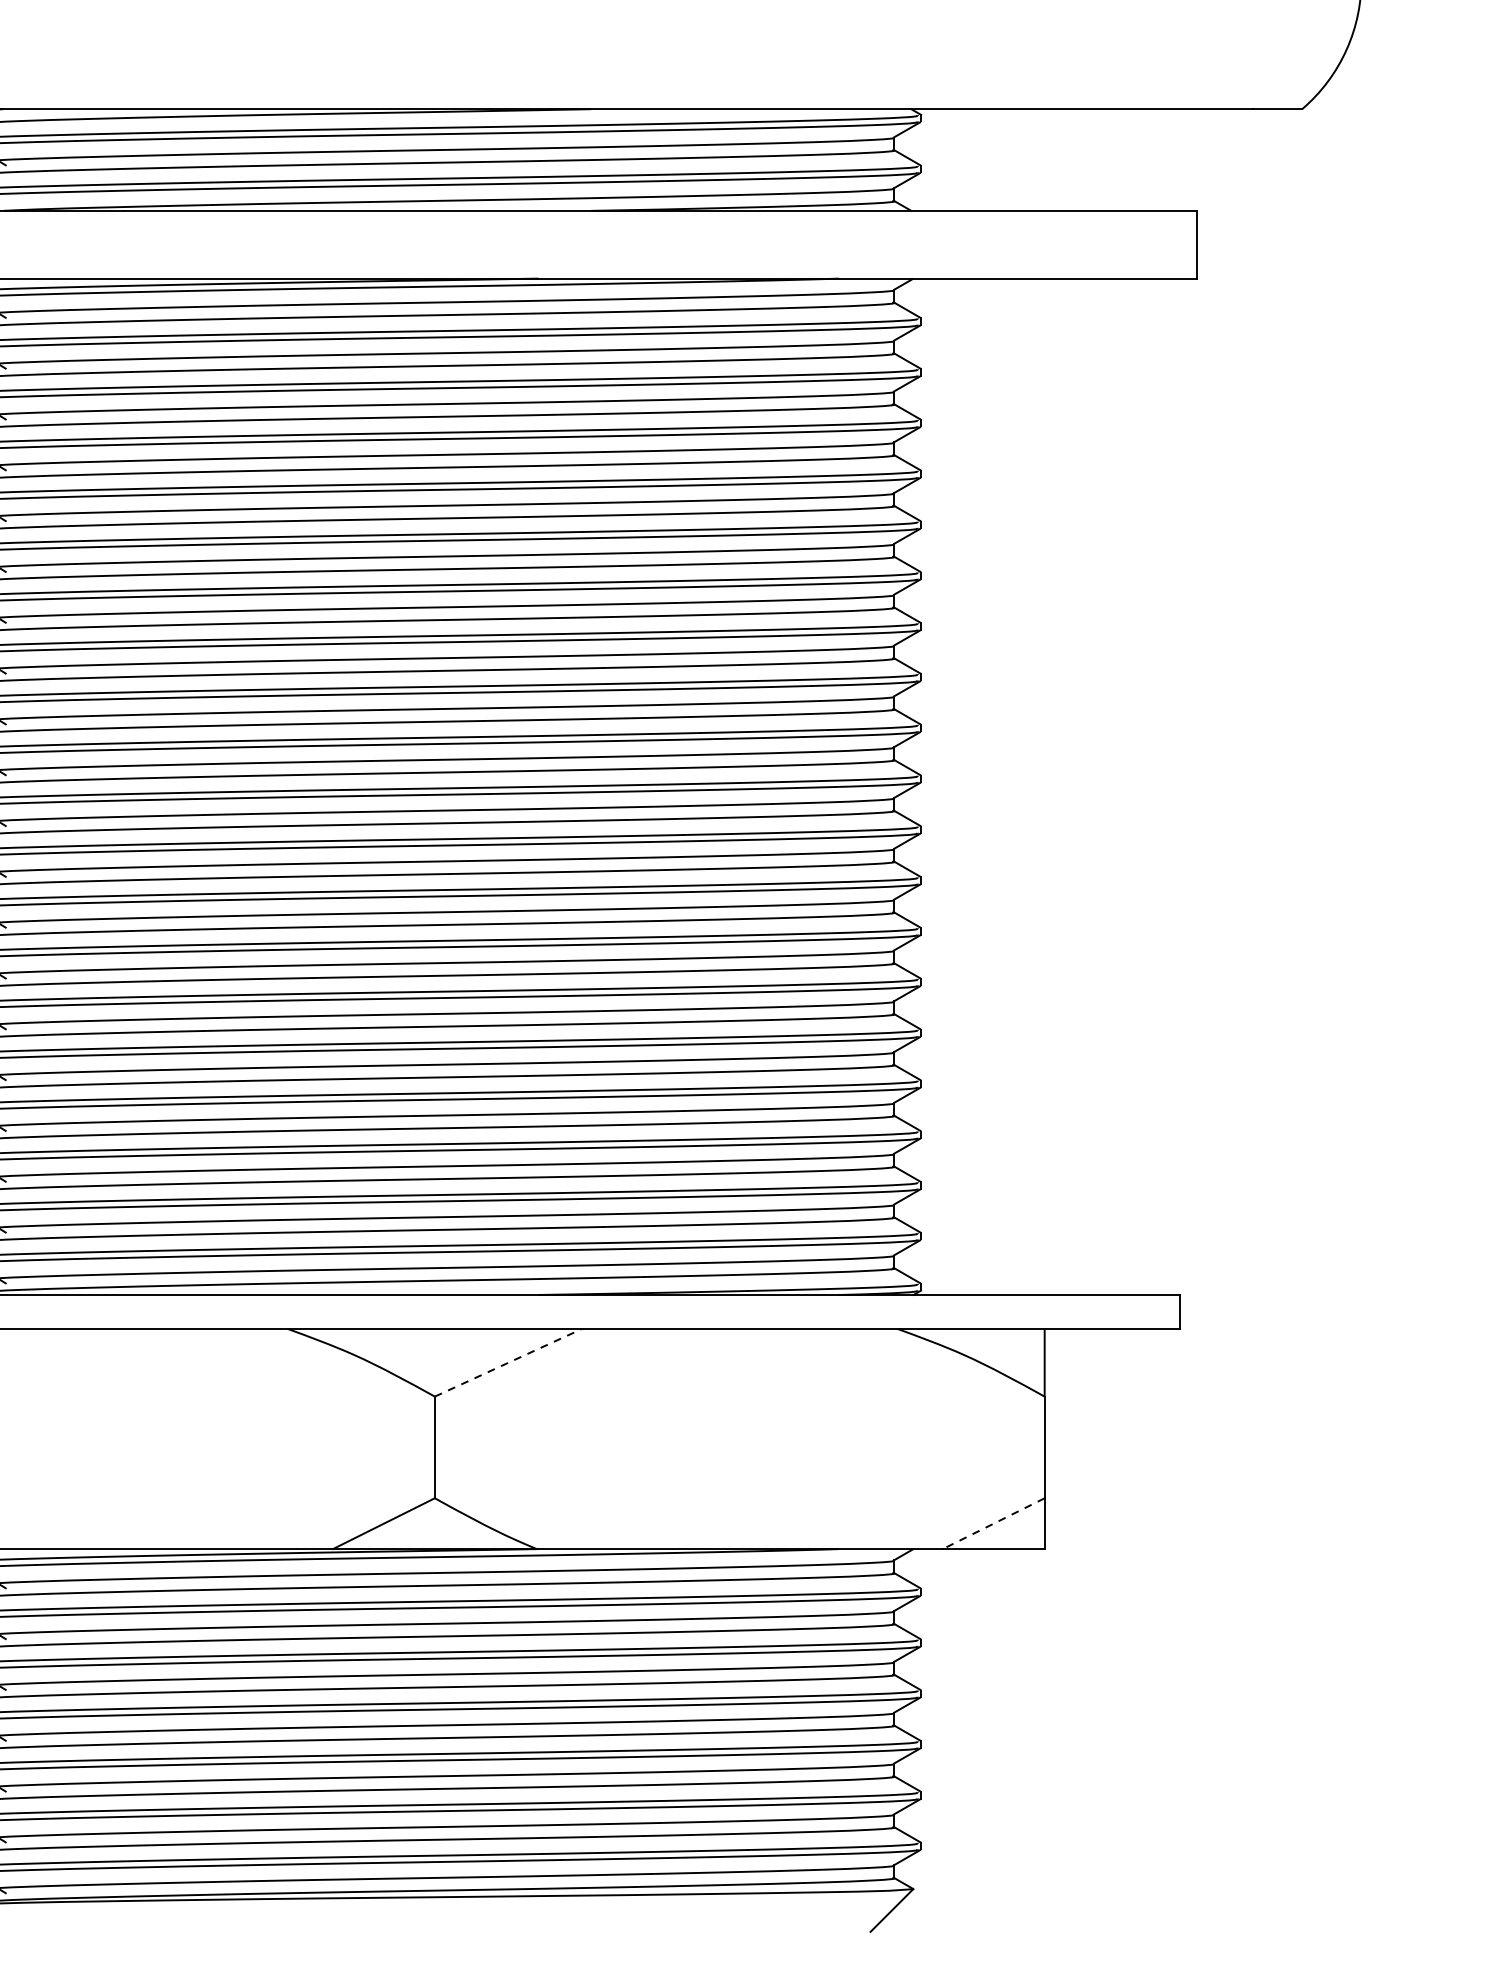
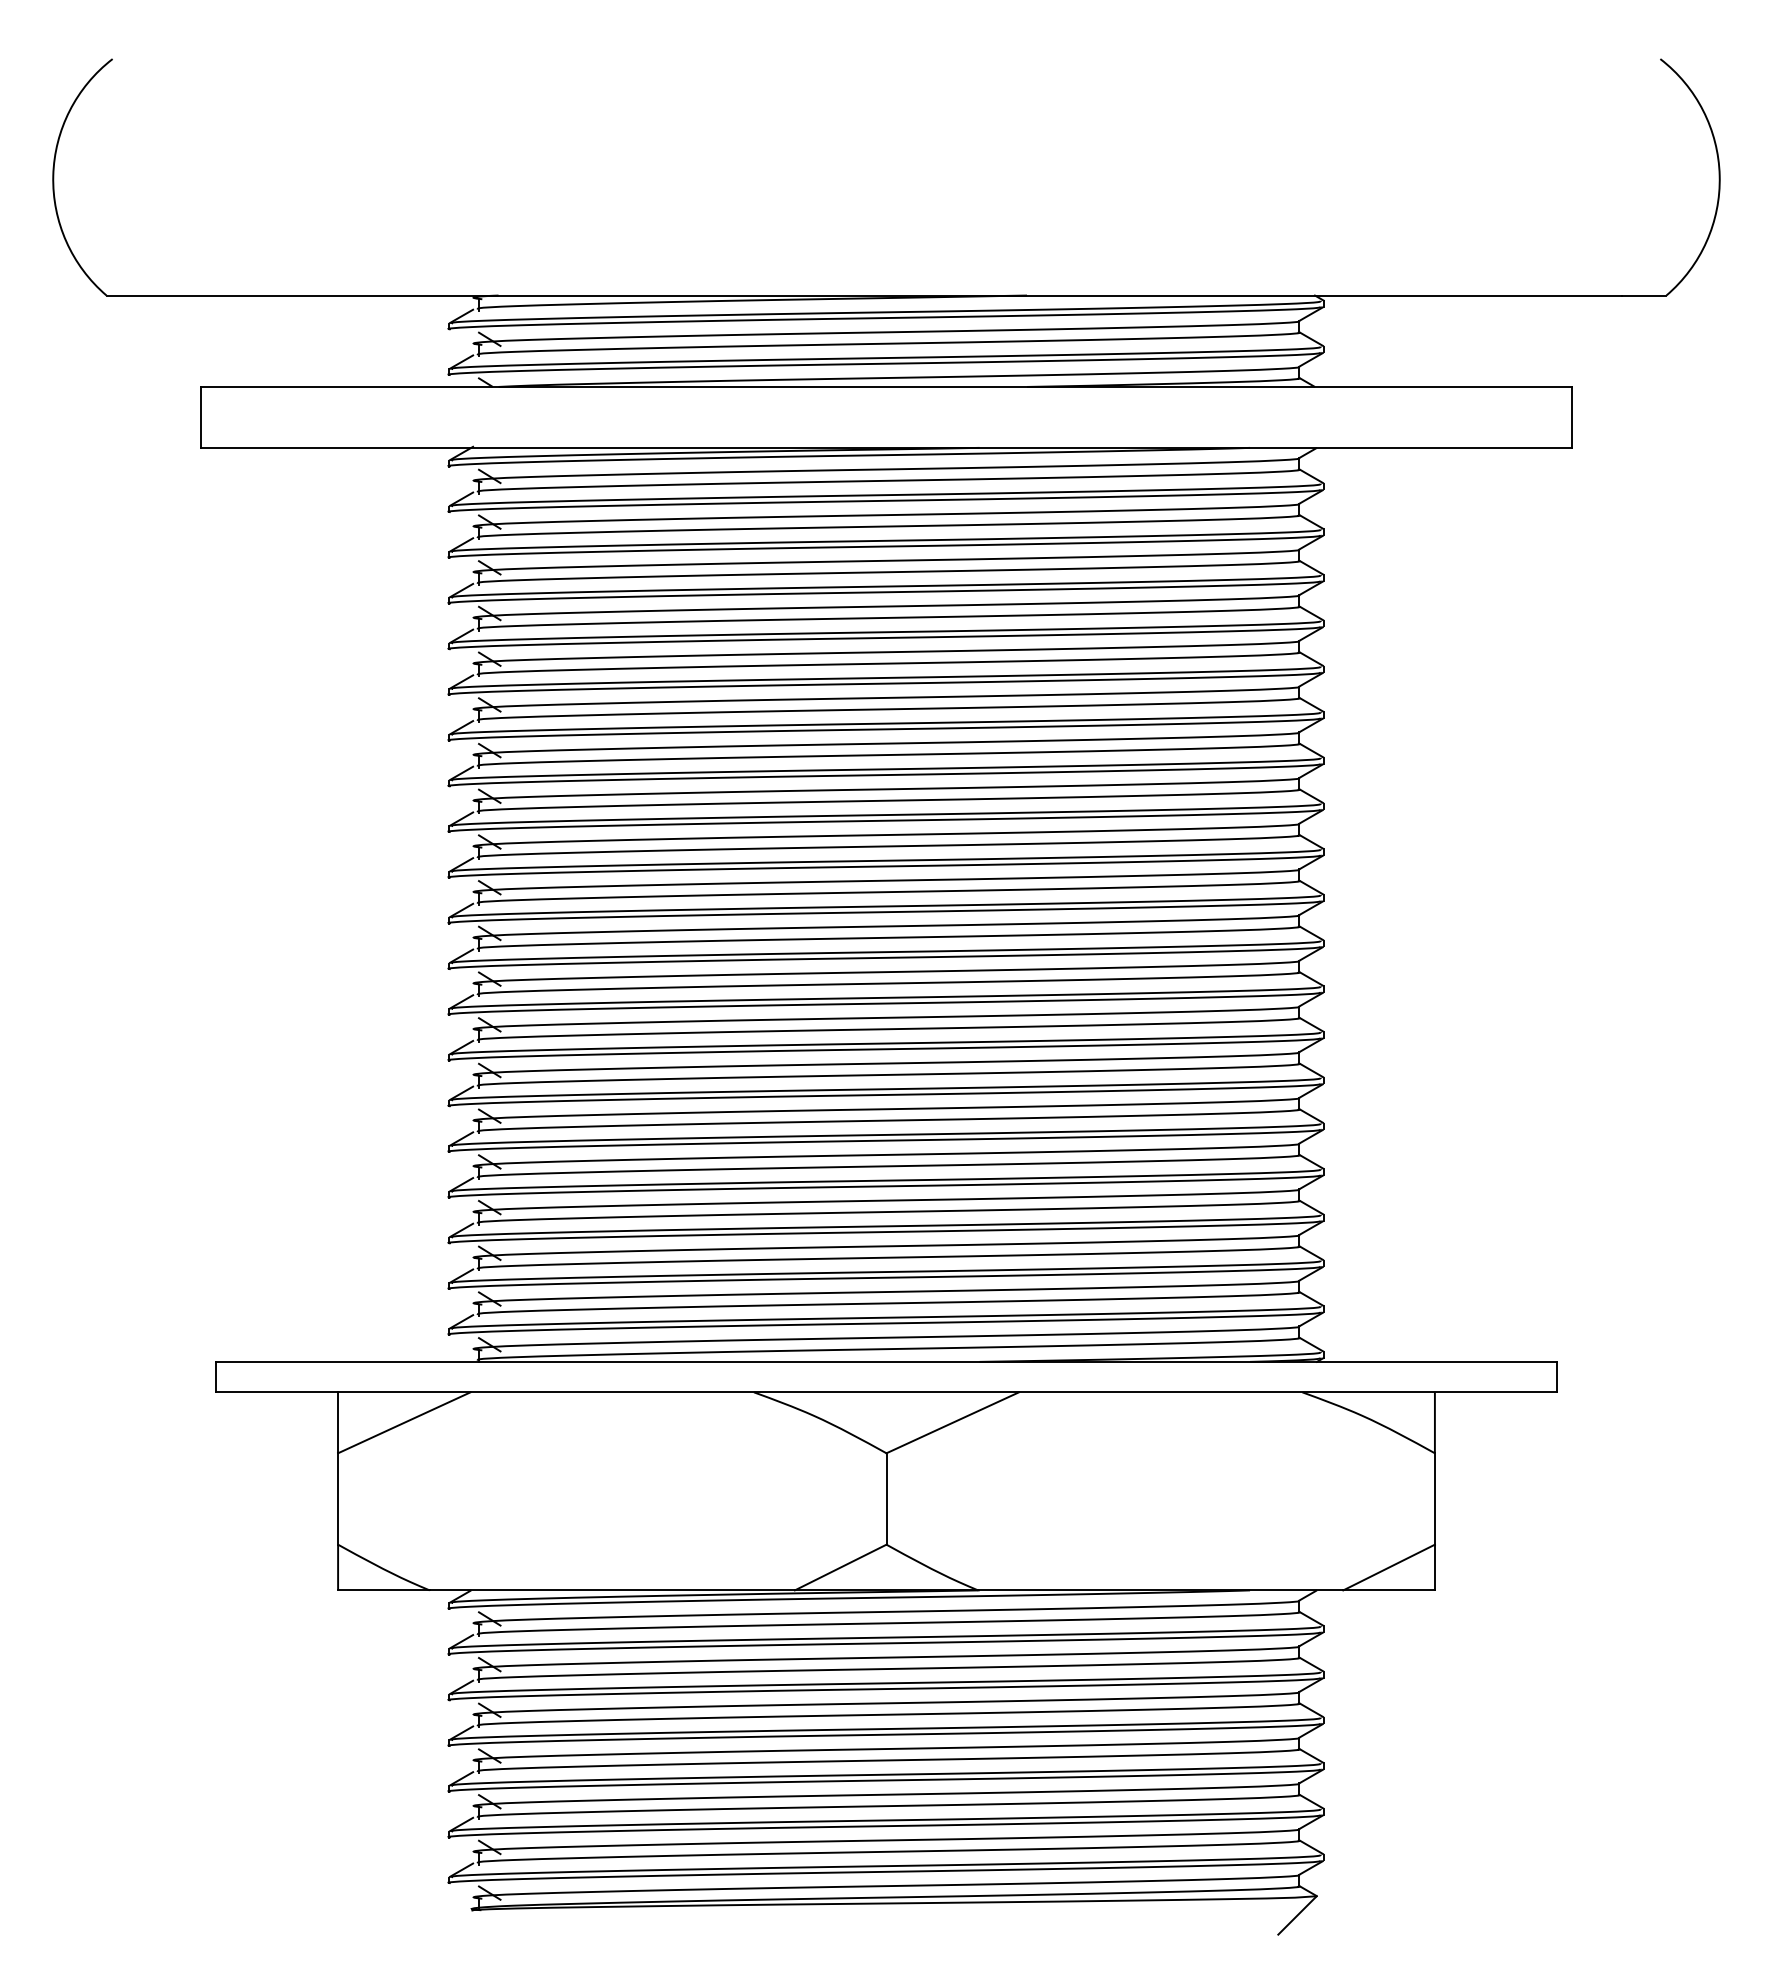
line: (508, 1362) -> (952, 1422), dashed -> solid
line: (993, 1523) -> (1388, 1567), dashed -> solid

